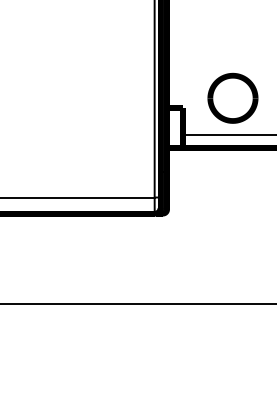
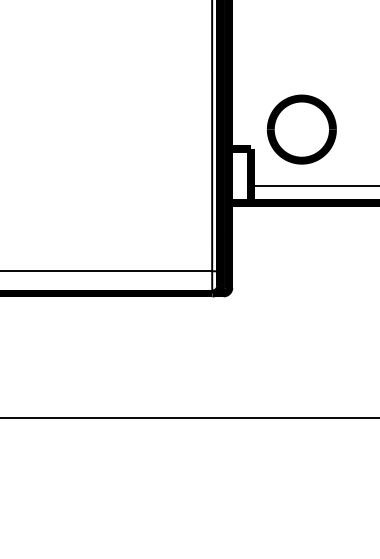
part: (232, 97) -> (301, 128), moved

